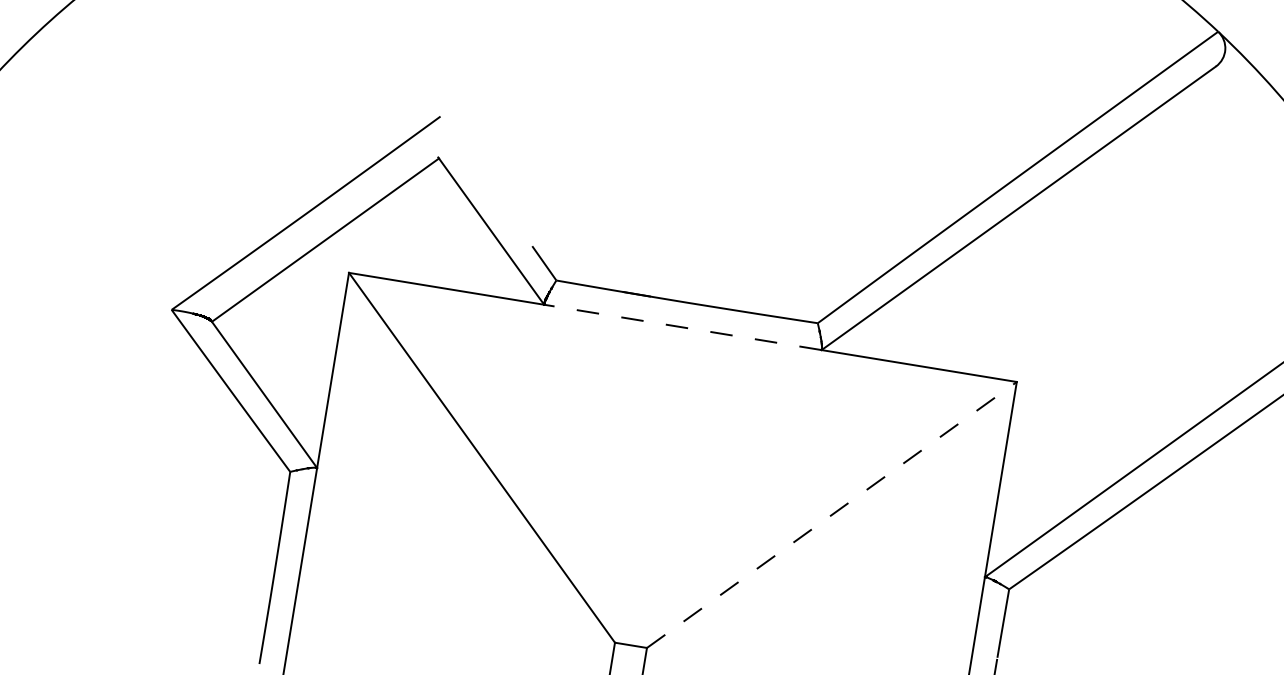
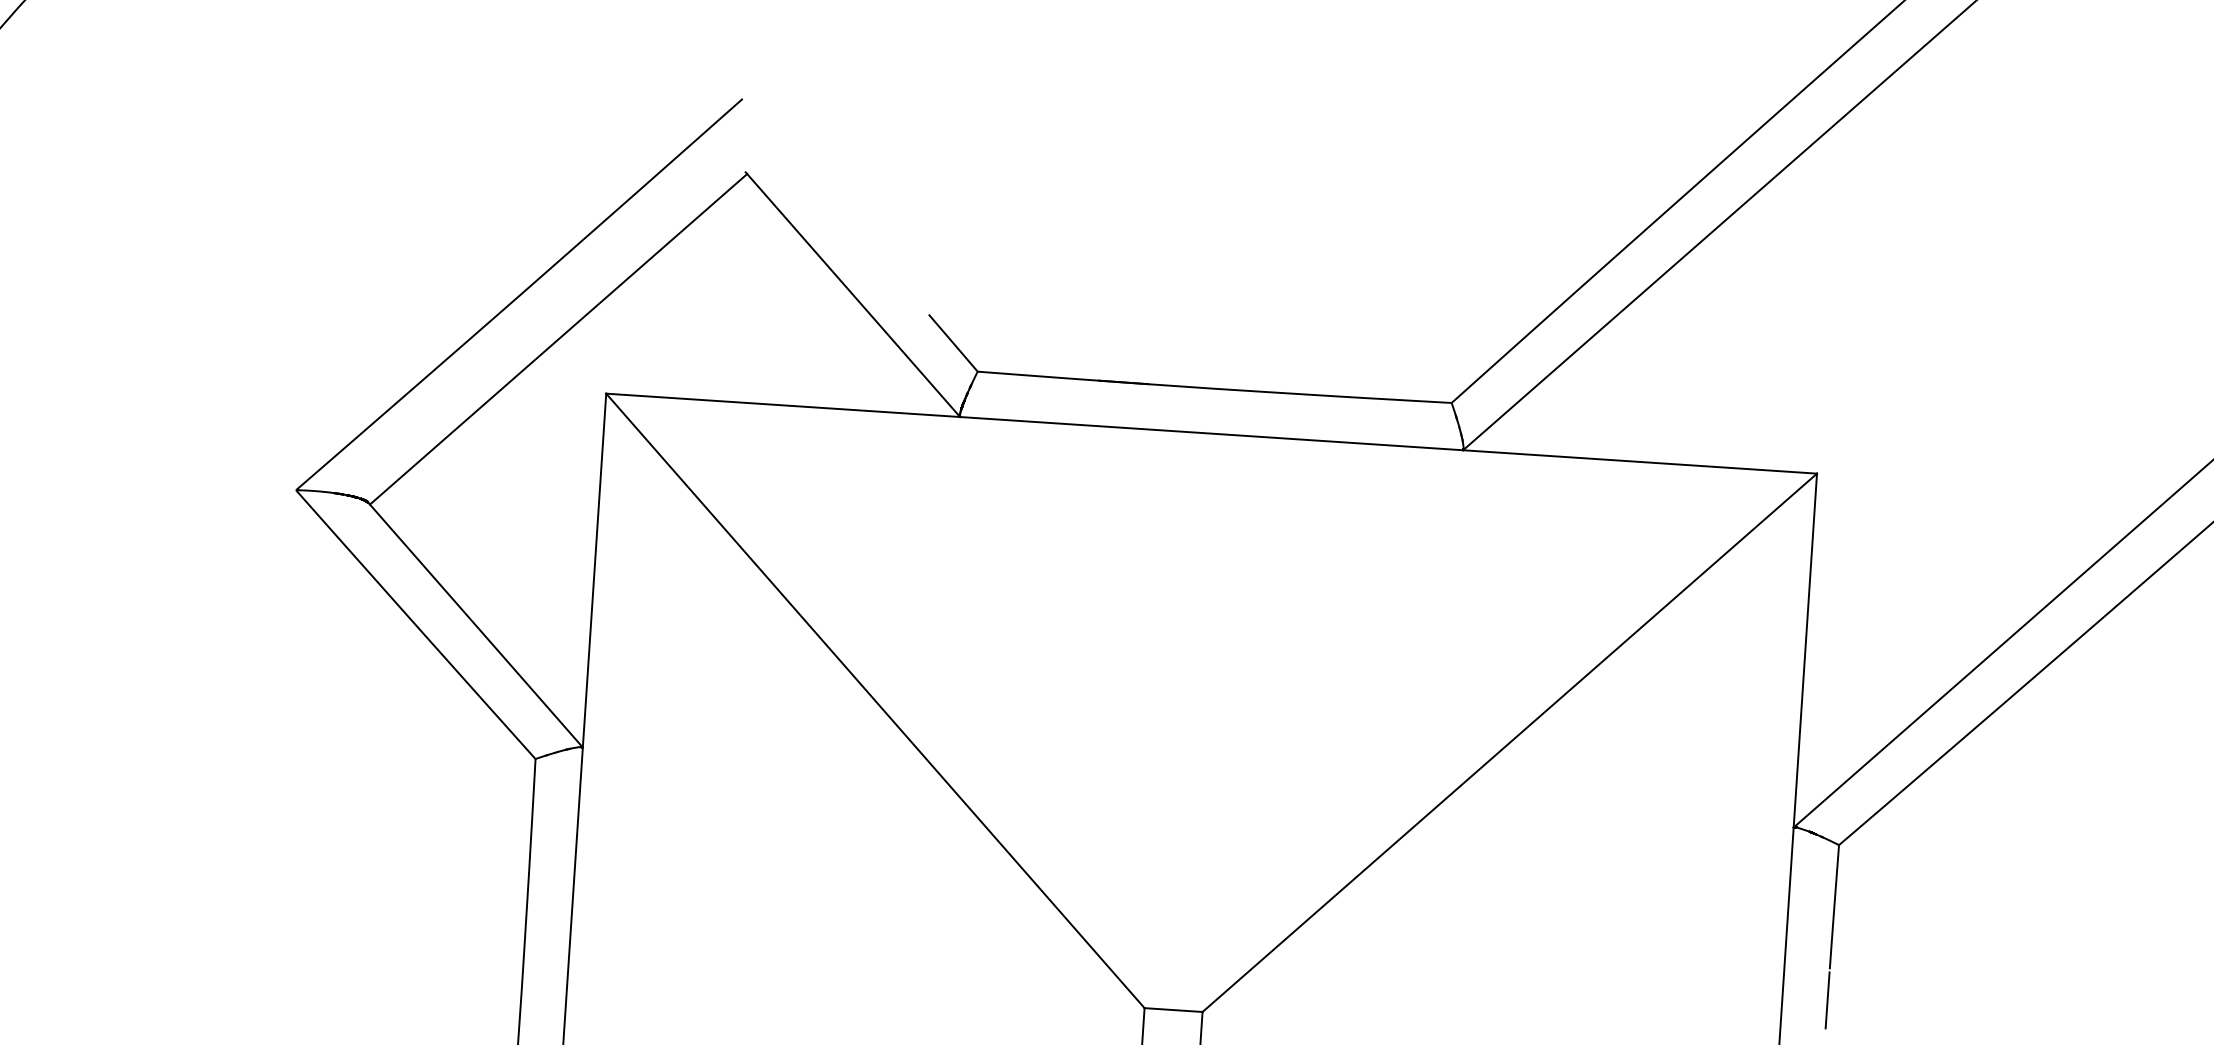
line: (682, 327) -> (1210, 433), dashed -> solid
line: (831, 514) -> (1508, 742), dashed -> solid

